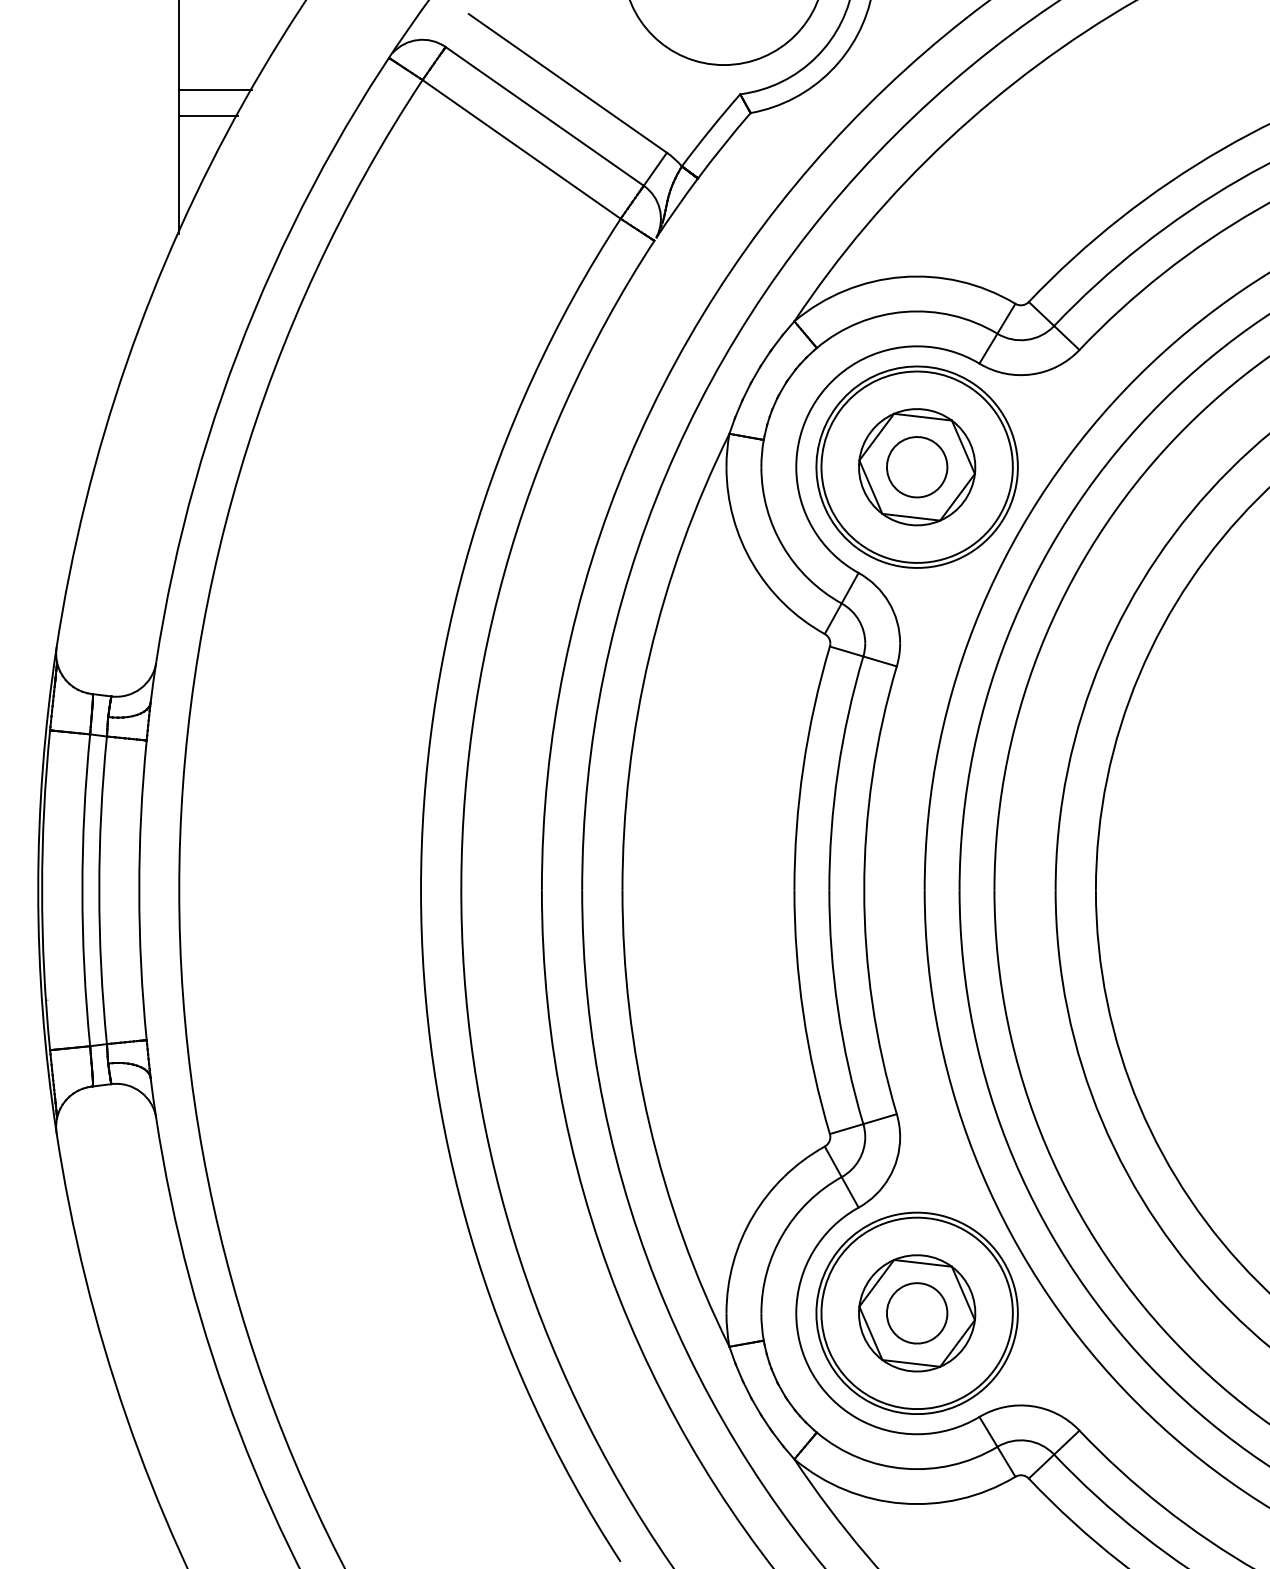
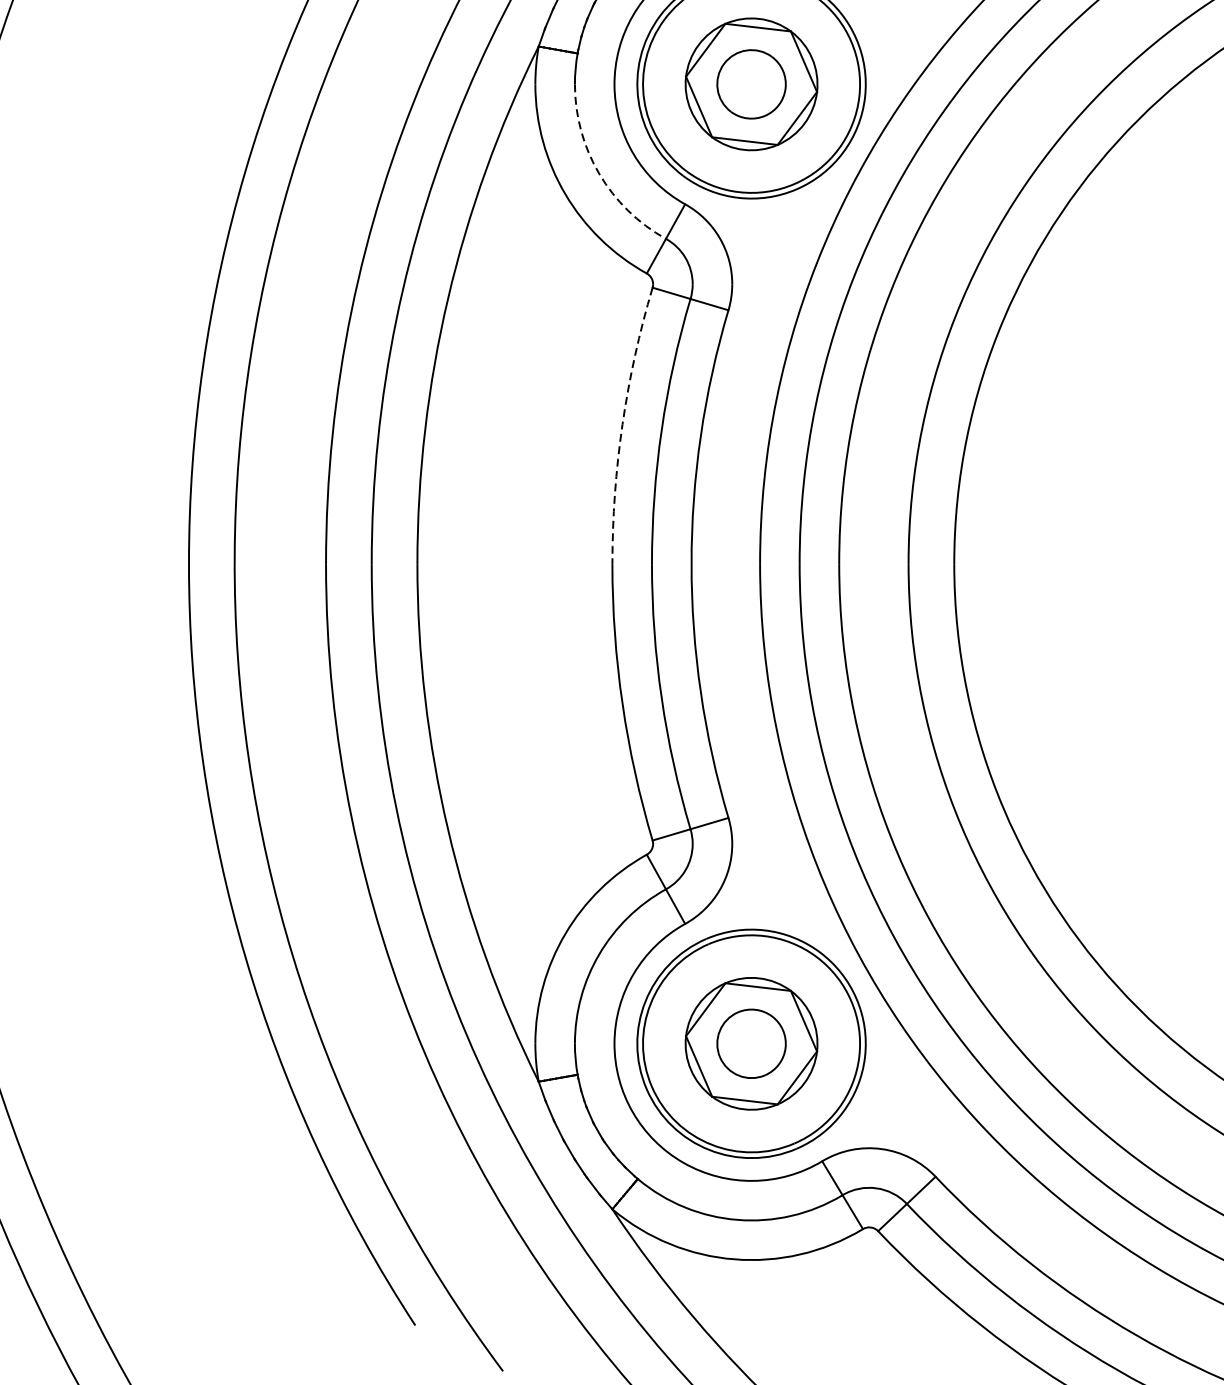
arc: (782, 546) -> (598, 174), solid -> dashed
arc: (803, 767) -> (622, 424), solid -> dashed

